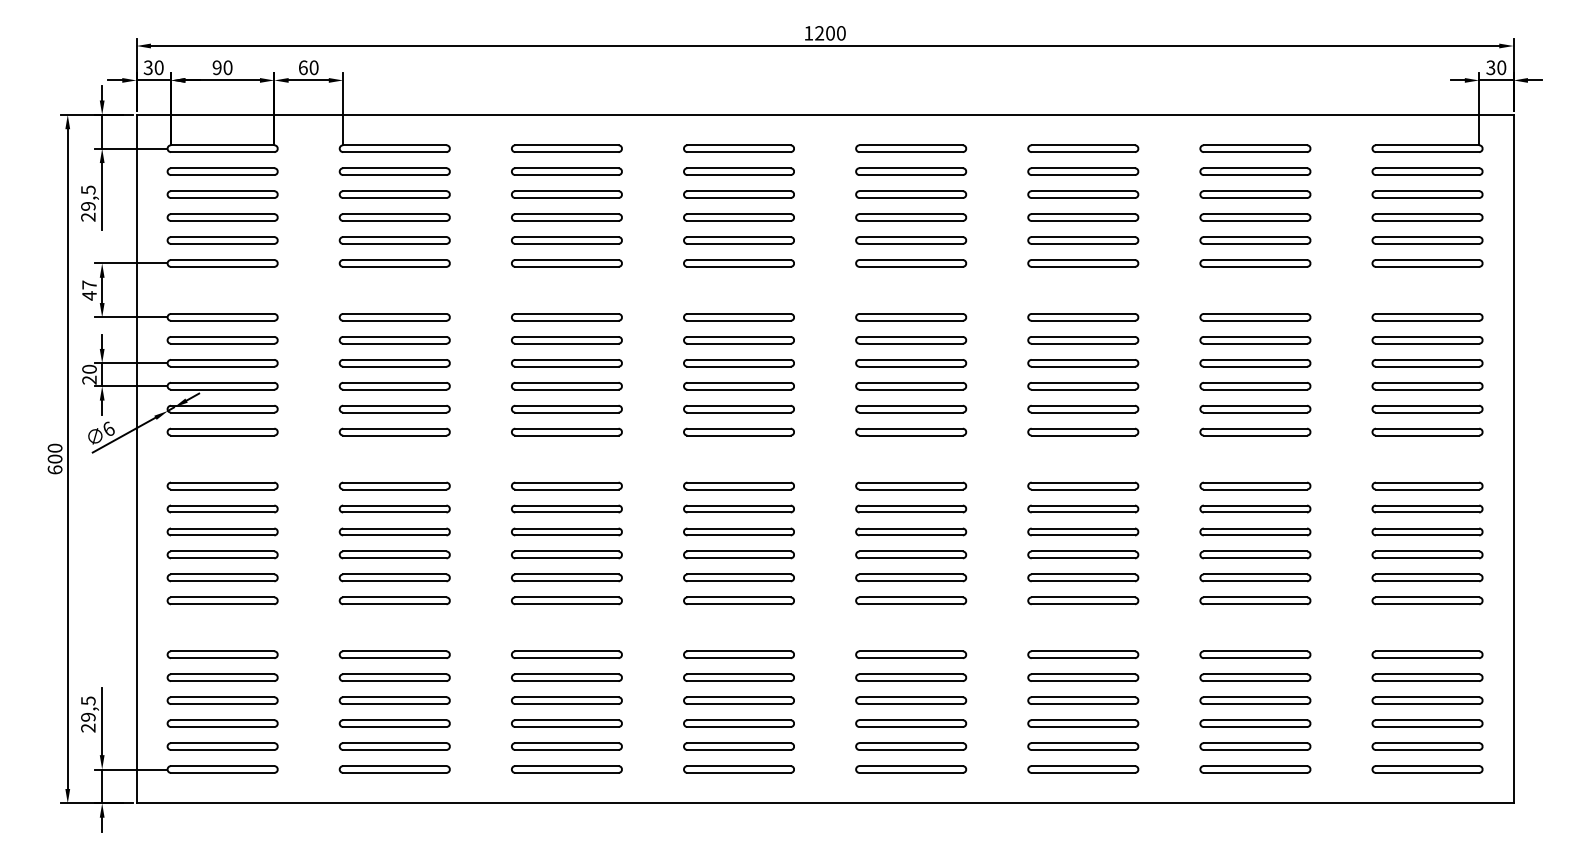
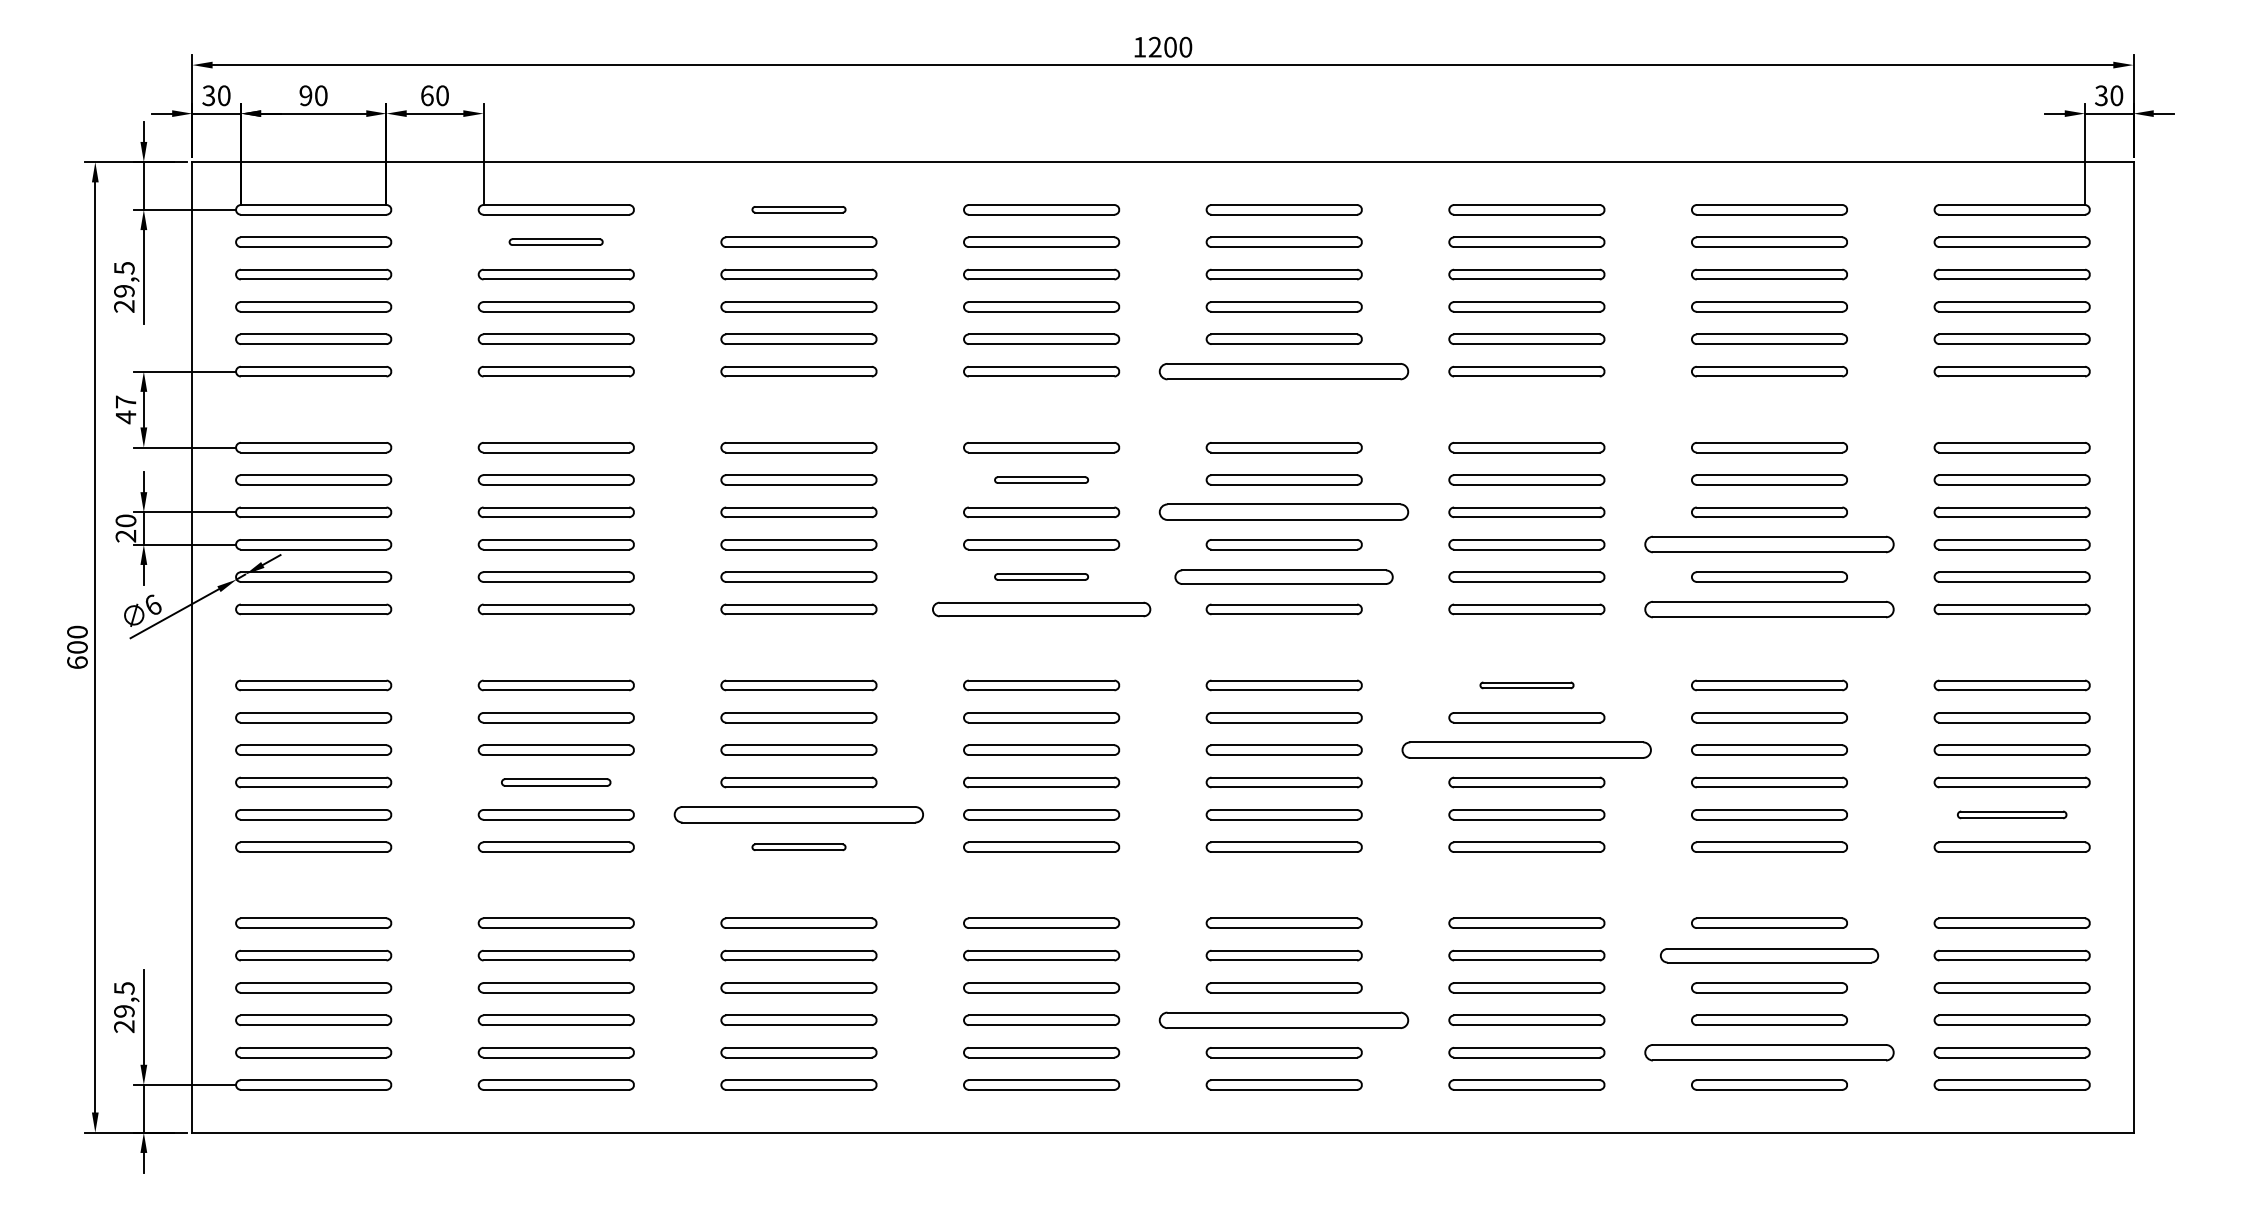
part: (566, 148) -> (798, 209), size x0.6
part: (394, 171) -> (555, 242), size x0.6
part: (911, 263) -> (1284, 371), size x1.6
part: (738, 340) -> (1040, 480), size x0.6
part: (911, 363) -> (1284, 512), size x1.6
part: (1255, 386) -> (1769, 545), size x1.6
part: (738, 408) -> (1040, 576), size x0.6
part: (911, 408) -> (1284, 576), size x1.4
part: (738, 431) -> (1040, 608), size x1.4
part: (1255, 431) -> (1769, 608), size x1.6
part: (1083, 485) -> (1527, 684), size x0.6
part: (1083, 531) -> (1527, 749), size x1.6
part: (394, 554) -> (555, 781), size x0.7
part: (566, 577) -> (798, 814), size x1.6
part: (1427, 577) -> (2012, 814), size x0.7
part: (566, 600) -> (798, 846), size x0.6
part: (1255, 677) -> (1769, 955), size x1.4
part: (911, 723) -> (1284, 1020), size x1.6
part: (1255, 746) -> (1769, 1052), size x1.6

